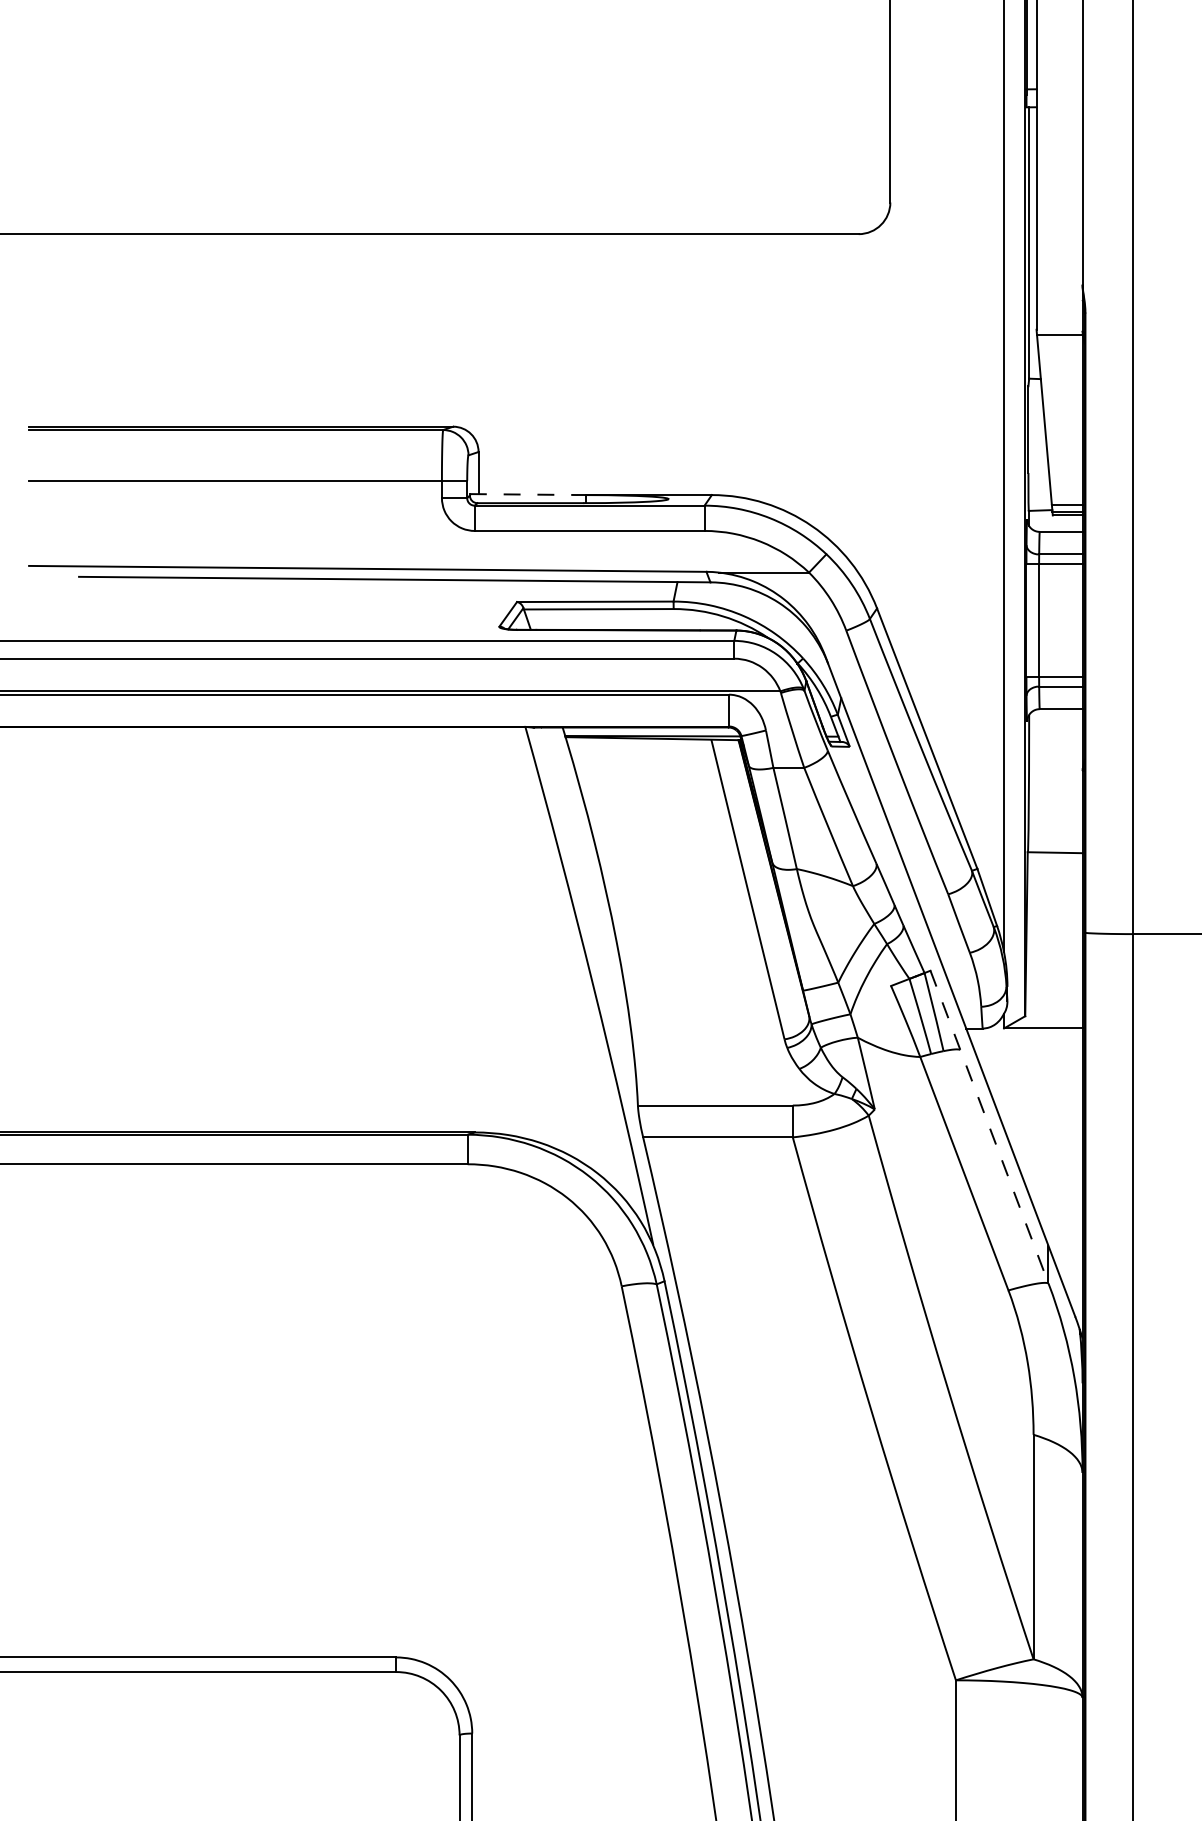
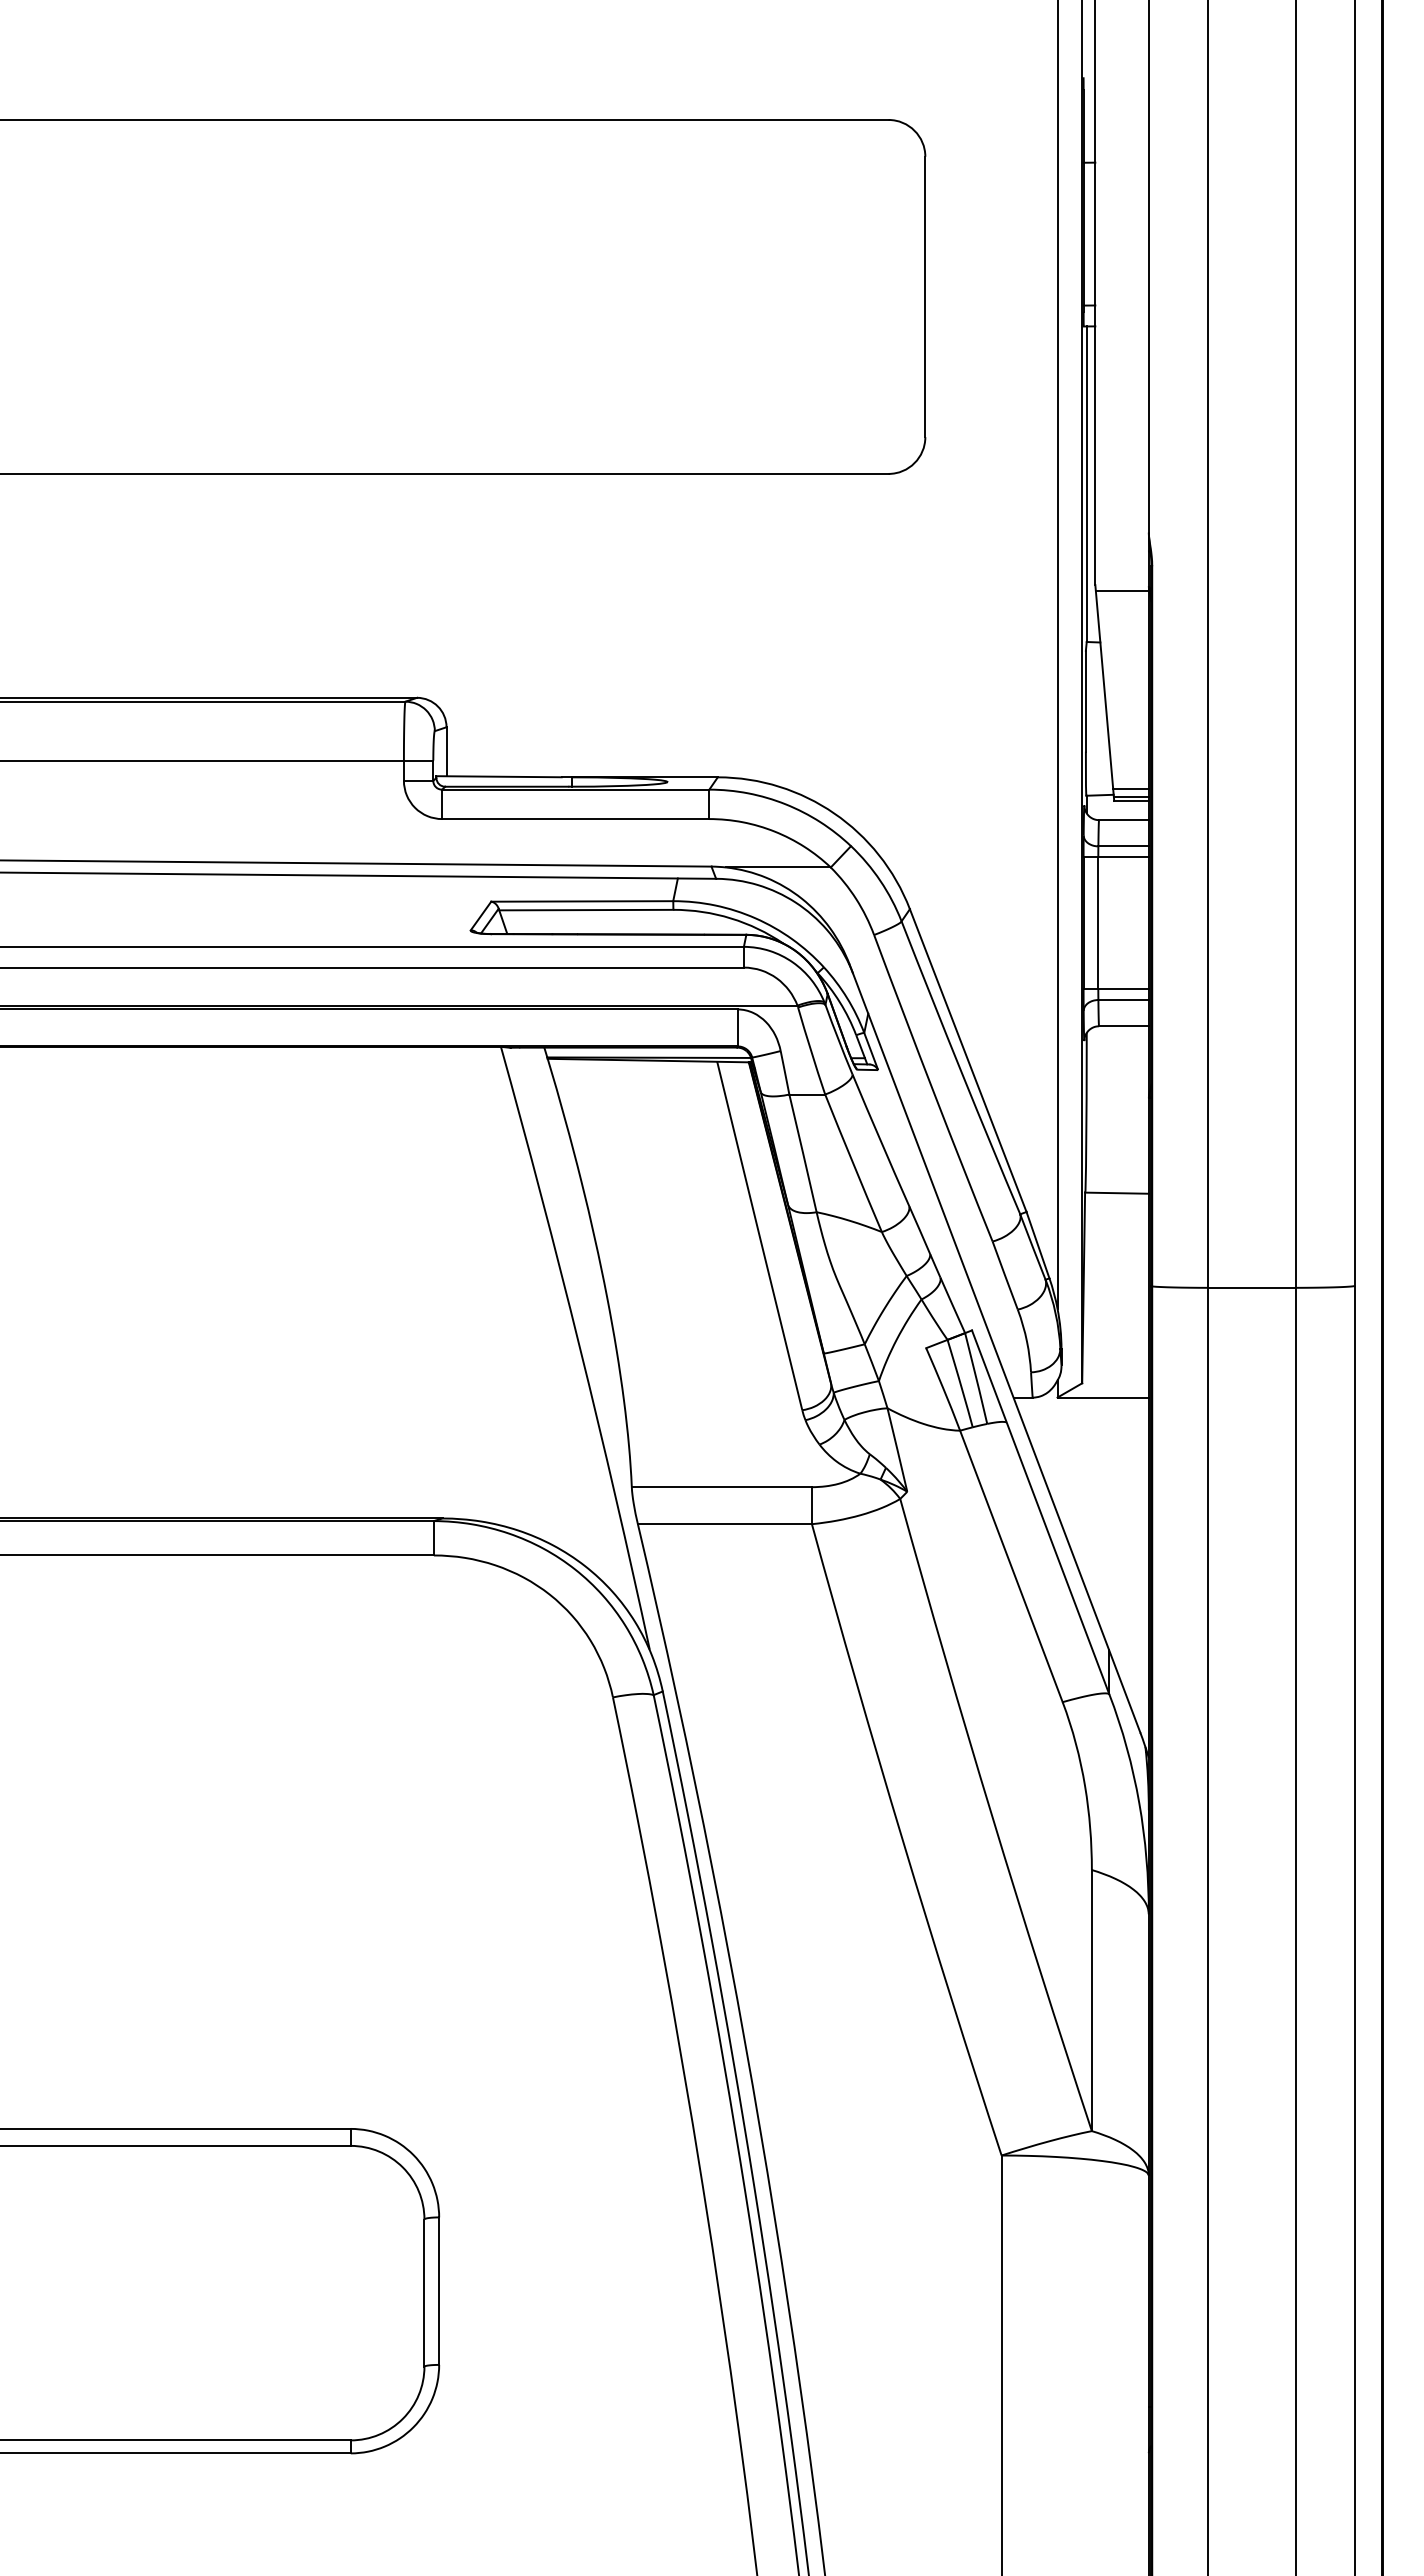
line: (524, 494) -> (499, 776), dashed -> solid
line: (989, 1127) -> (1040, 1512), dashed -> solid

